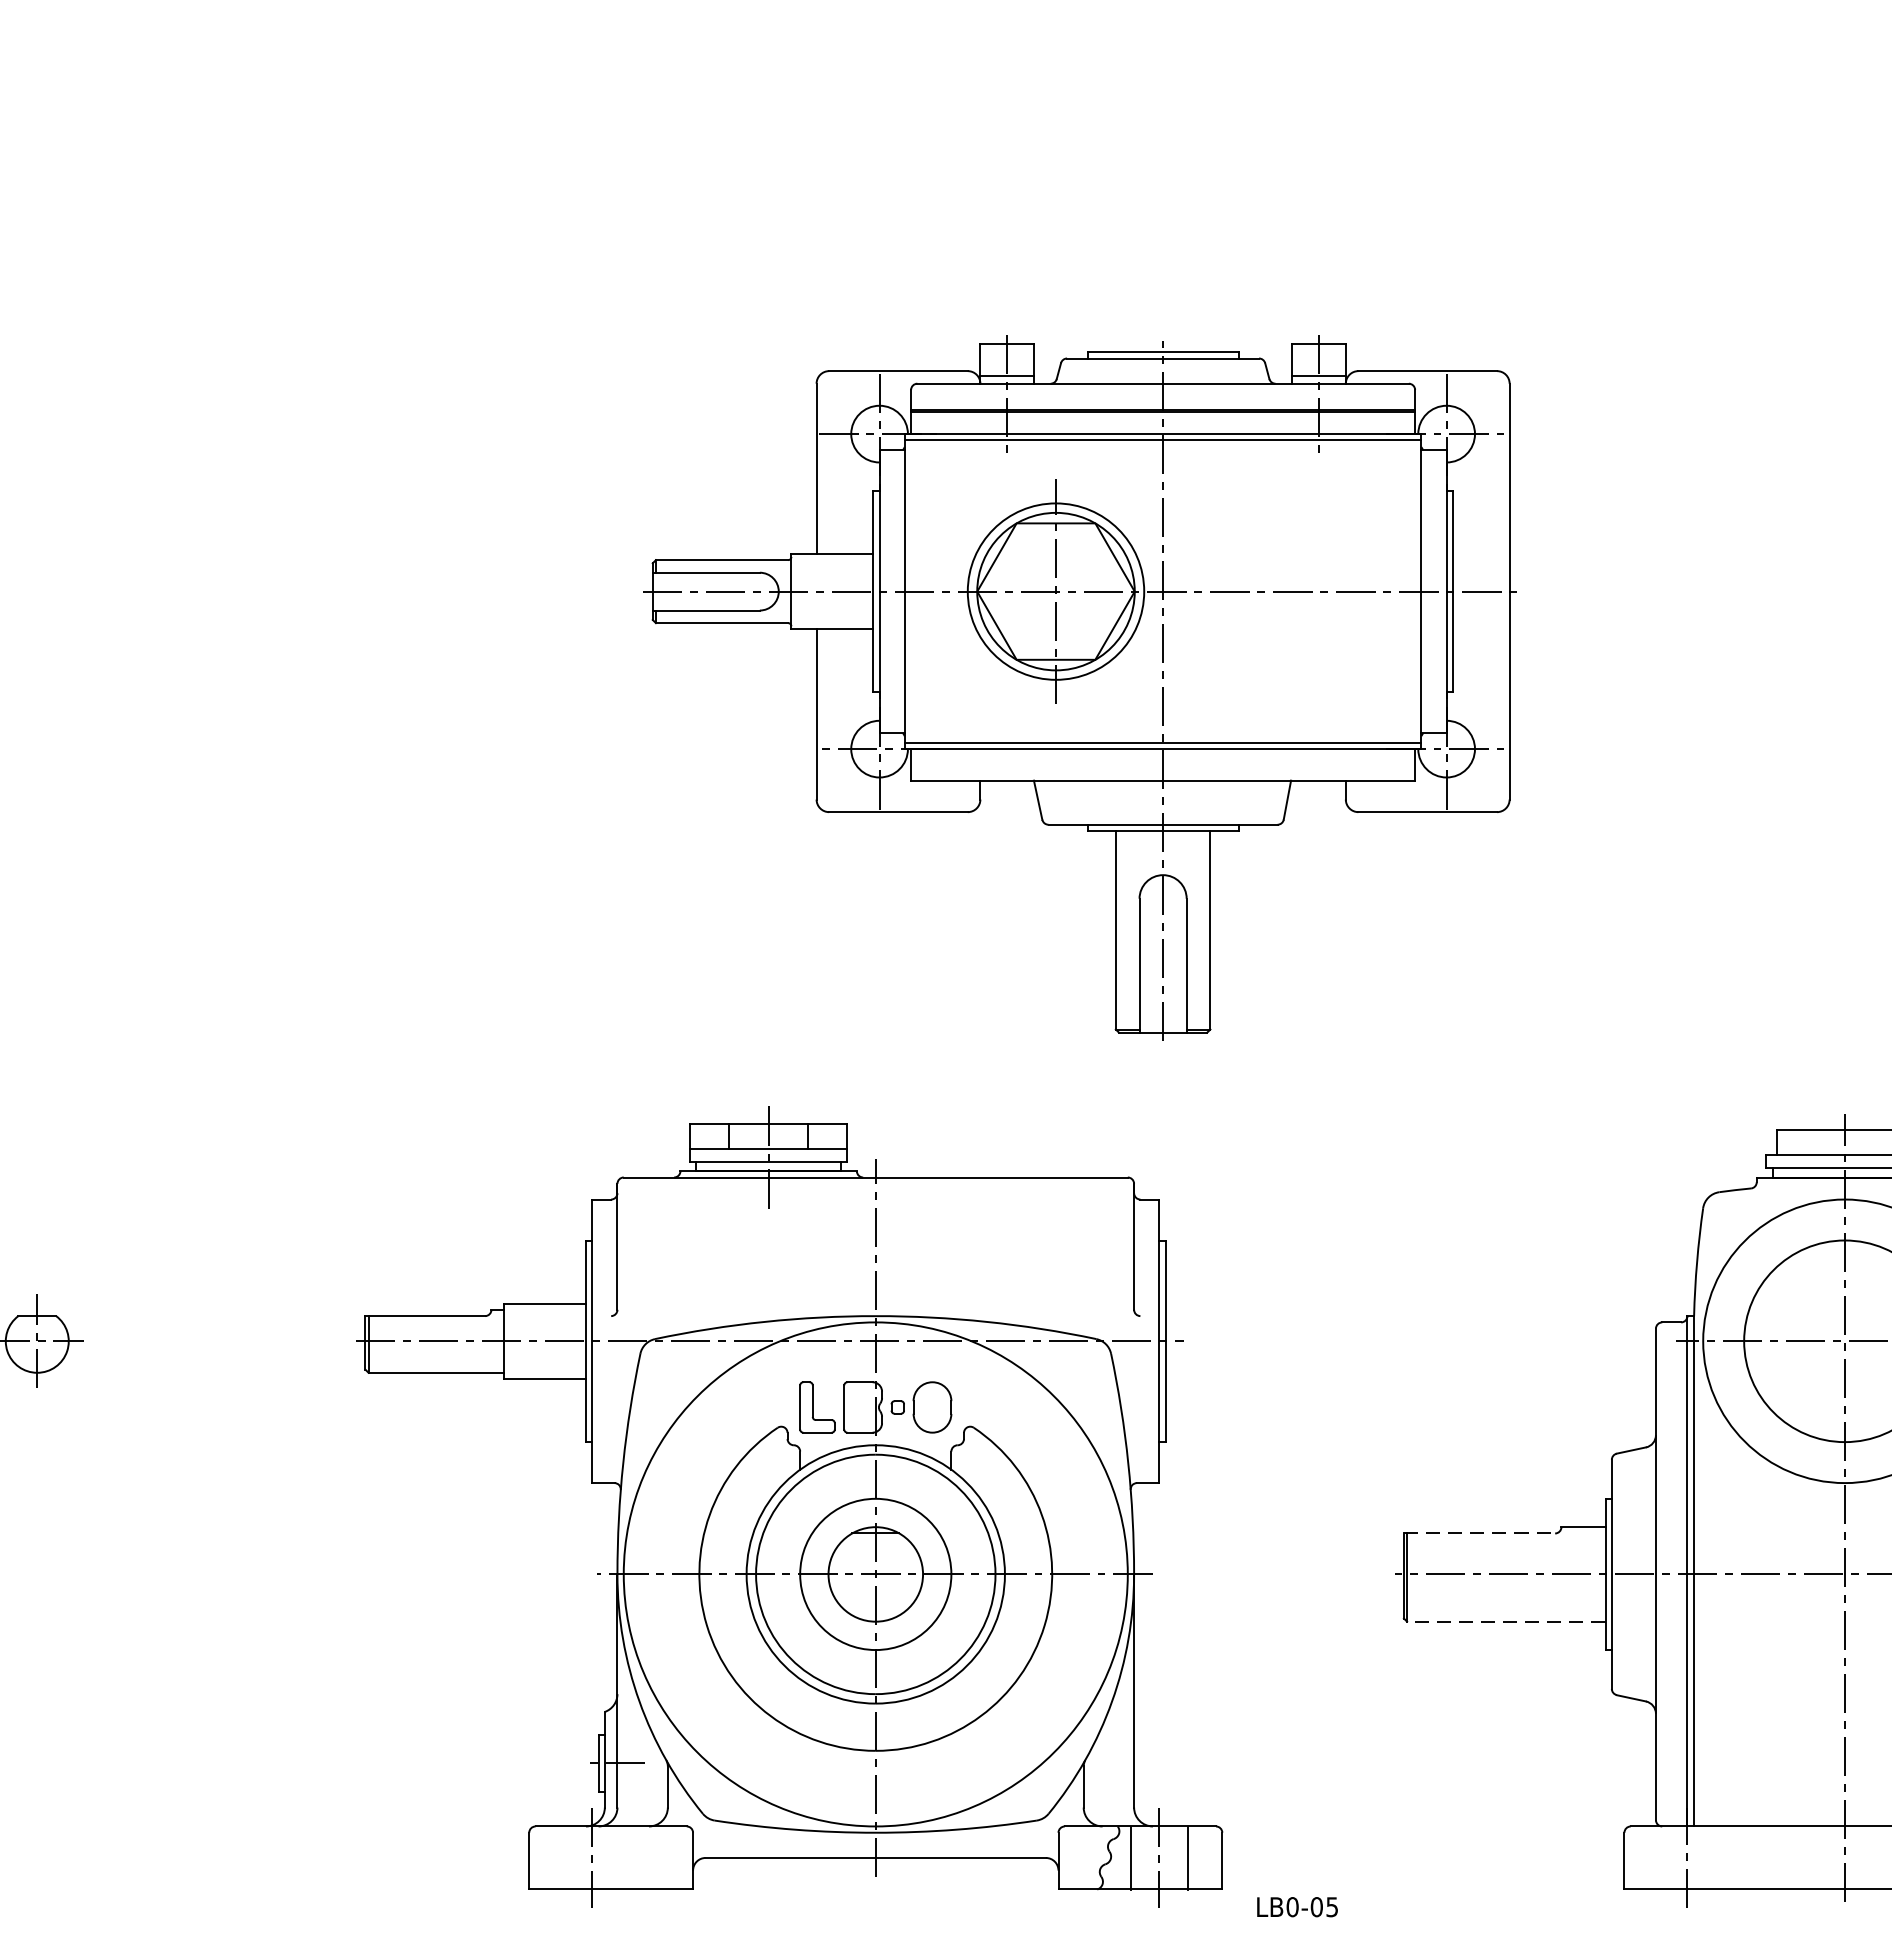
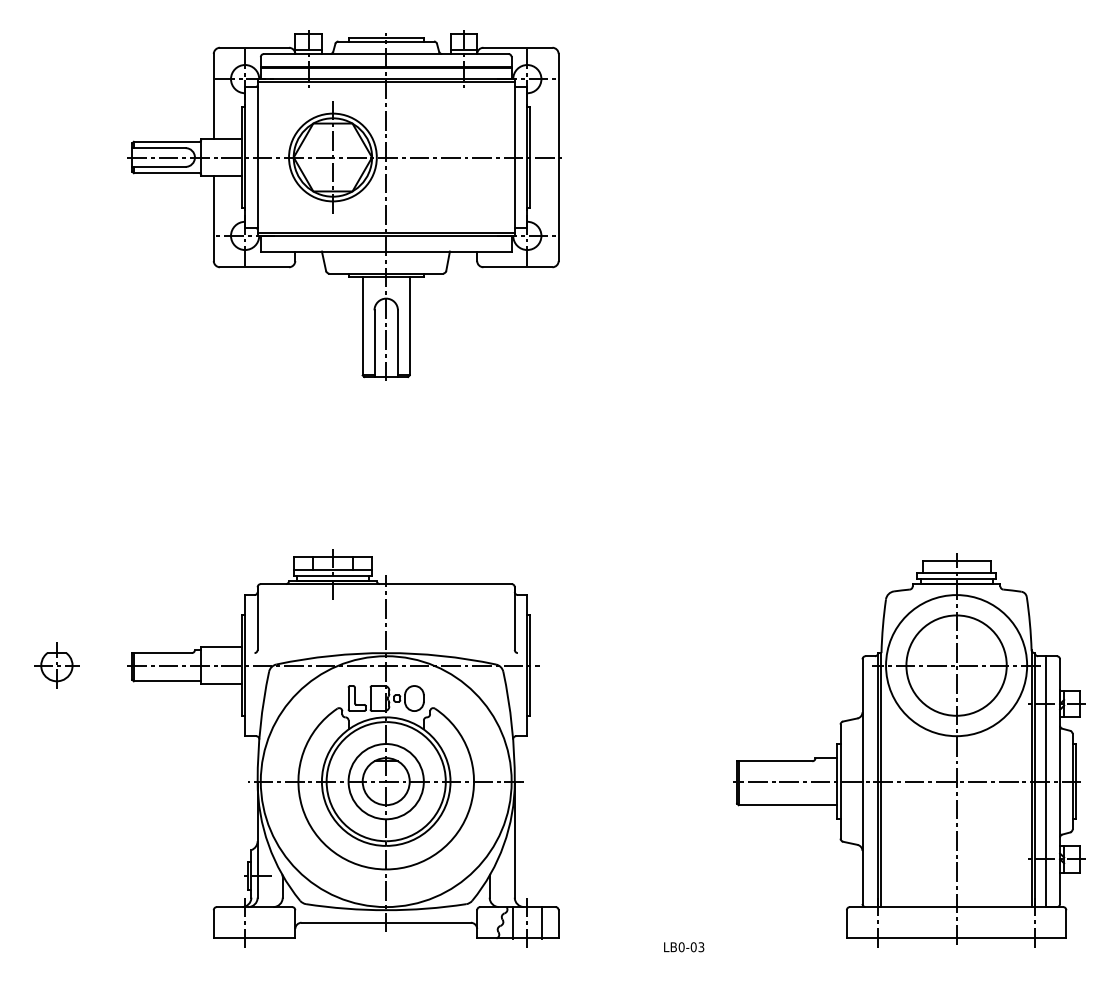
part: (1079, 688) -> (344, 205), moved
part: (789, 1507) -> (343, 748), moved
line: (1479, 1533) -> (774, 761), dashed -> solid
line: (1505, 1622) -> (787, 805), dashed -> solid
text: (1332, 1905) -> (701, 946), LB0-05 -> LB0-03

